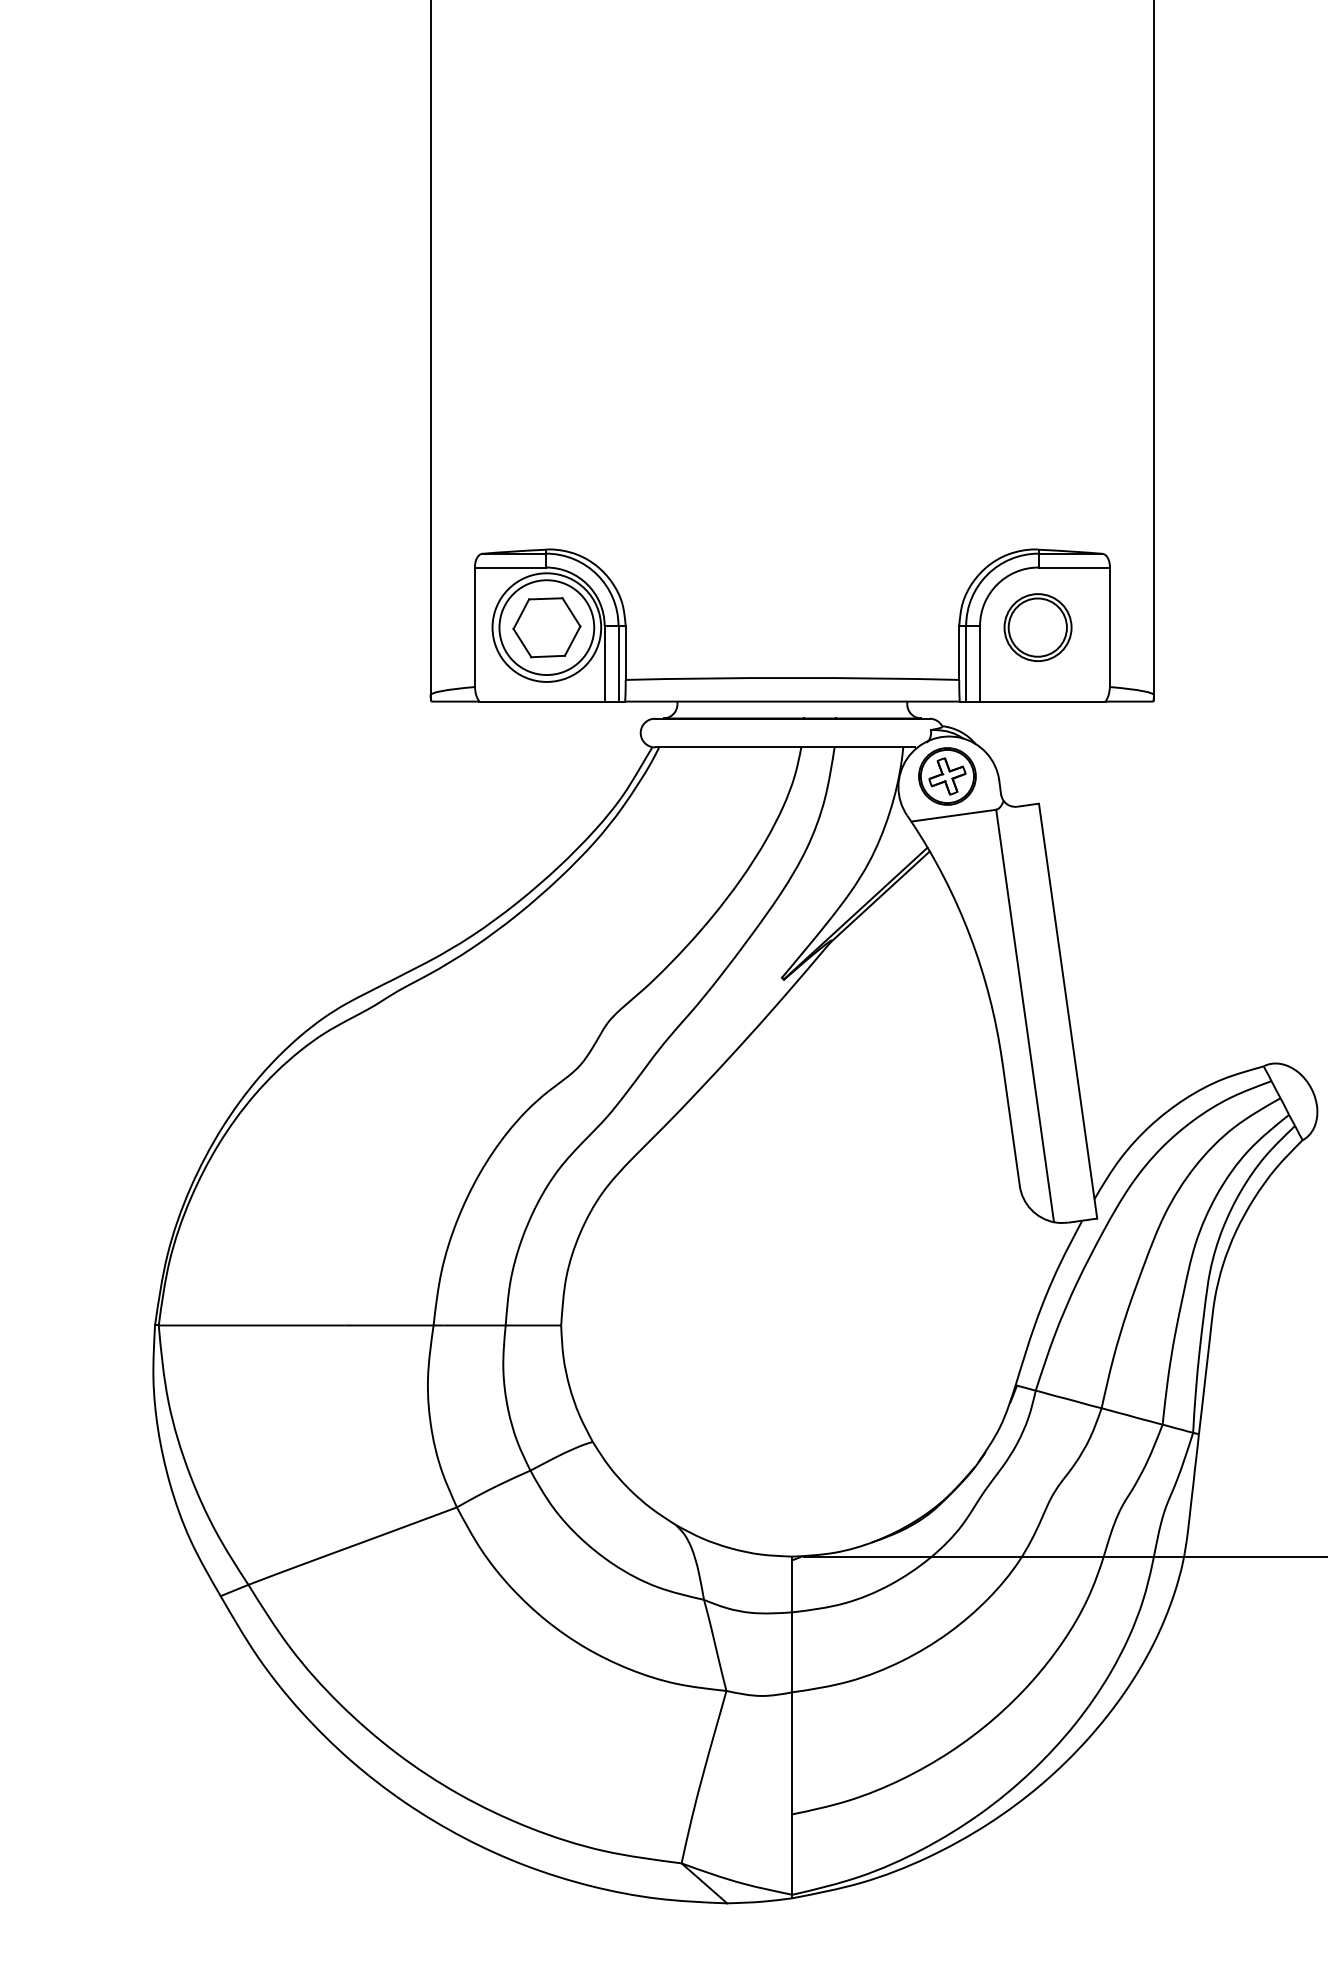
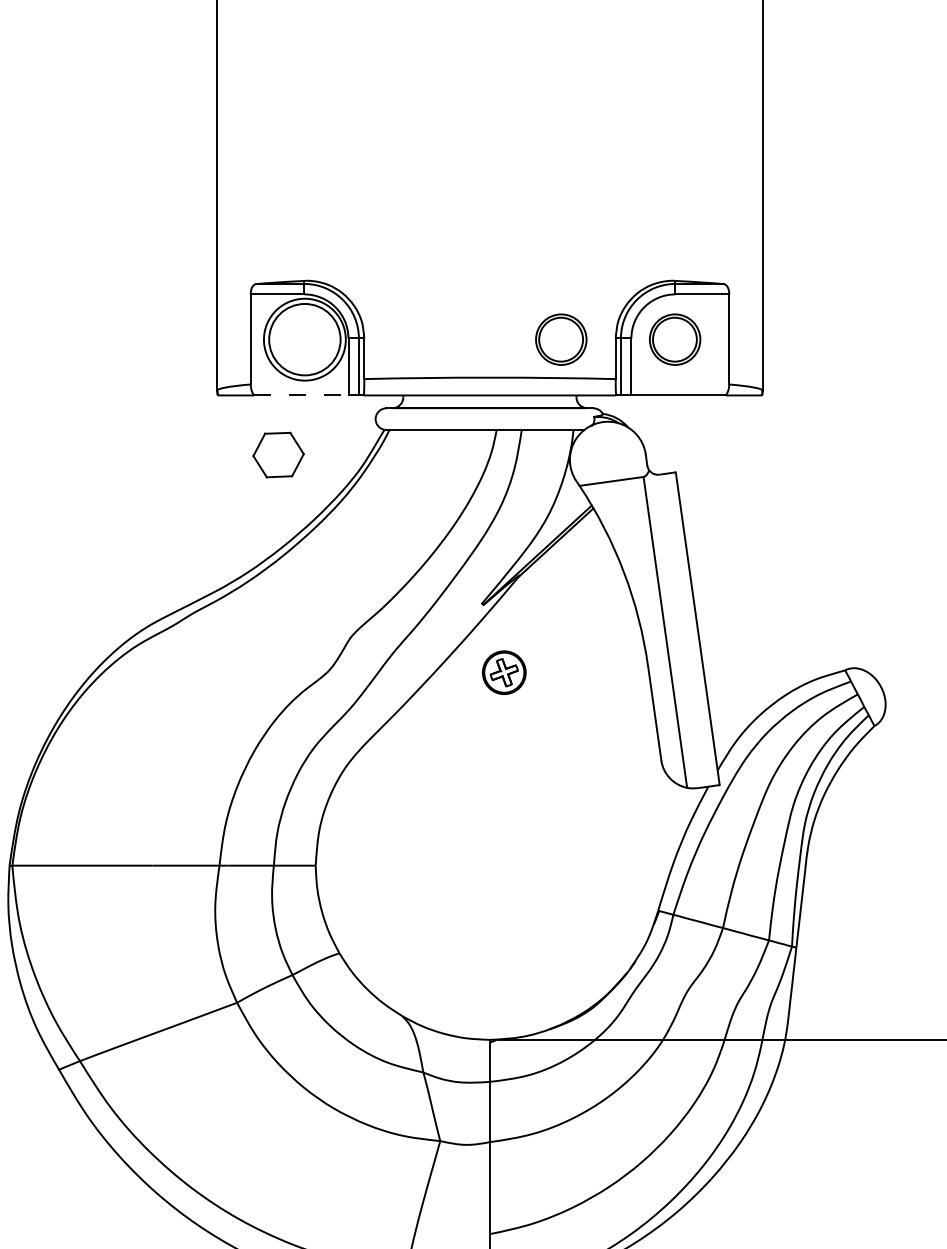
part: (546, 627) -> (278, 454), moved
part: (886, 627) -> (560, 339), added
line: (542, 701) -> (301, 395), solid -> dashed
part: (947, 776) -> (504, 672), moved

